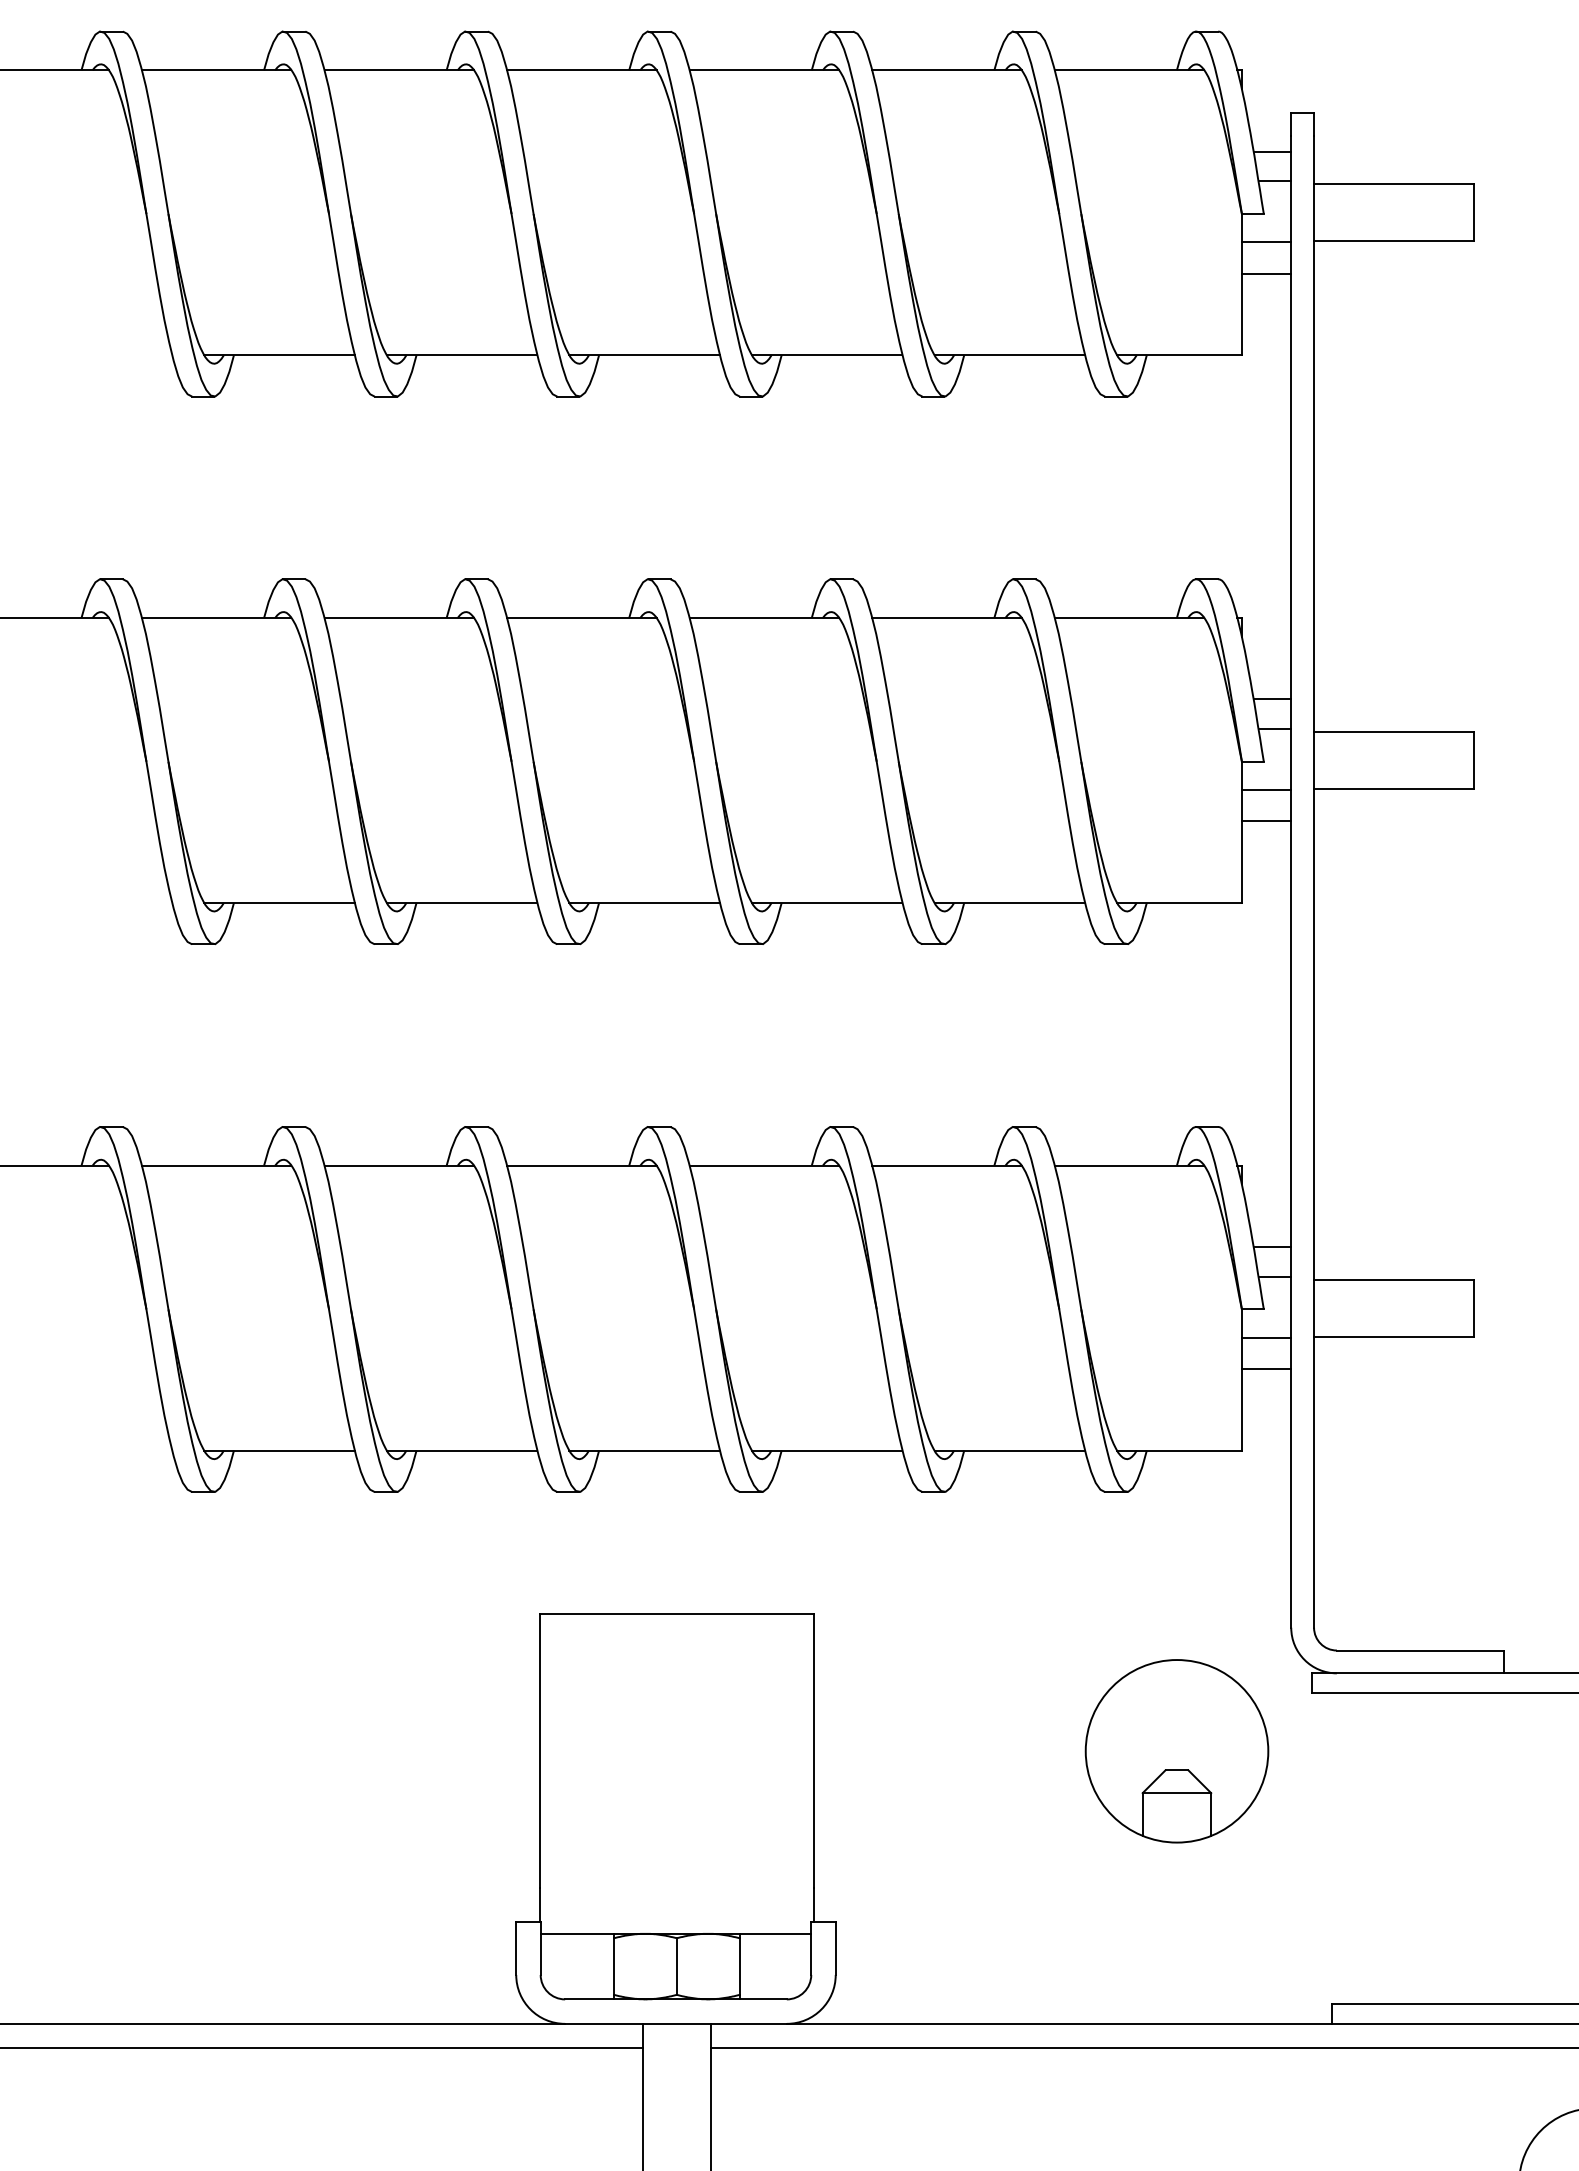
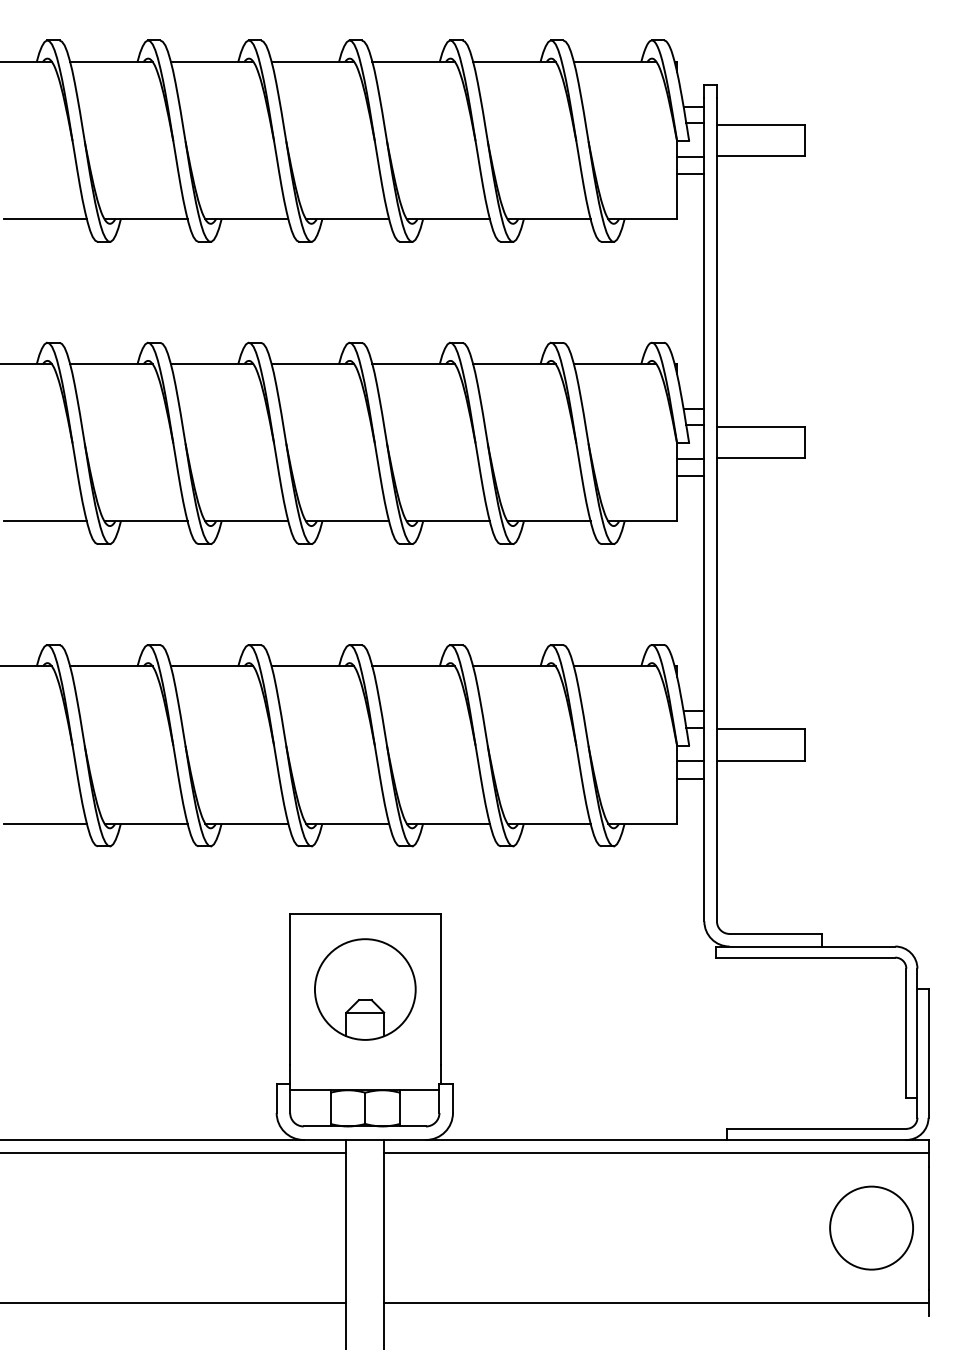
line: (95, 355) -> (44, 219), added
line: (95, 903) -> (44, 521), added
line: (95, 1450) -> (44, 823), added
part: (1177, 1751) -> (365, 989), moved

